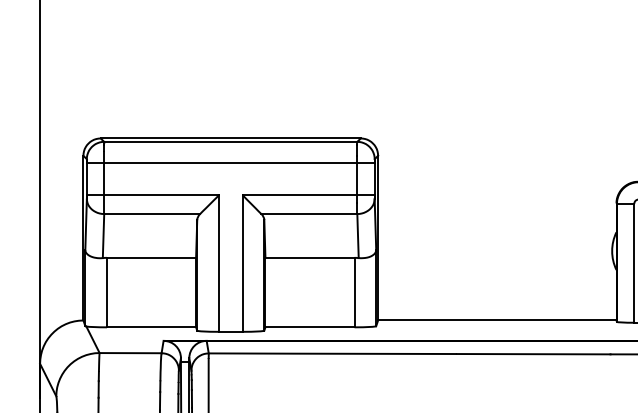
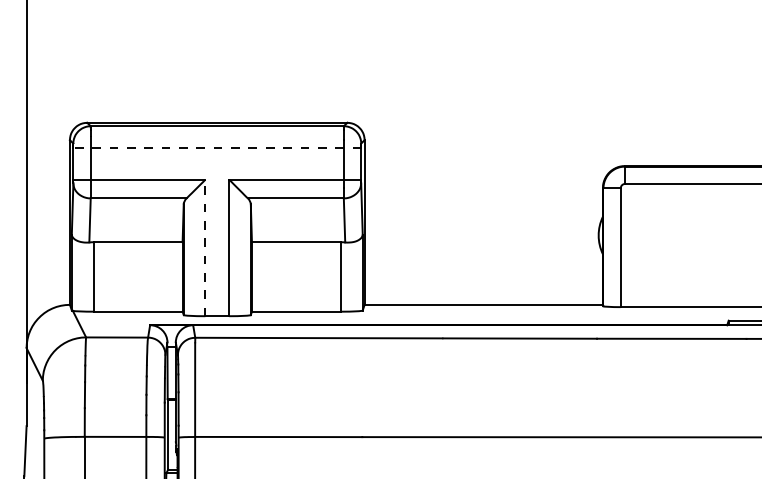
line: (230, 163) -> (217, 147), solid -> dashed
line: (218, 263) -> (205, 247), solid -> dashed

